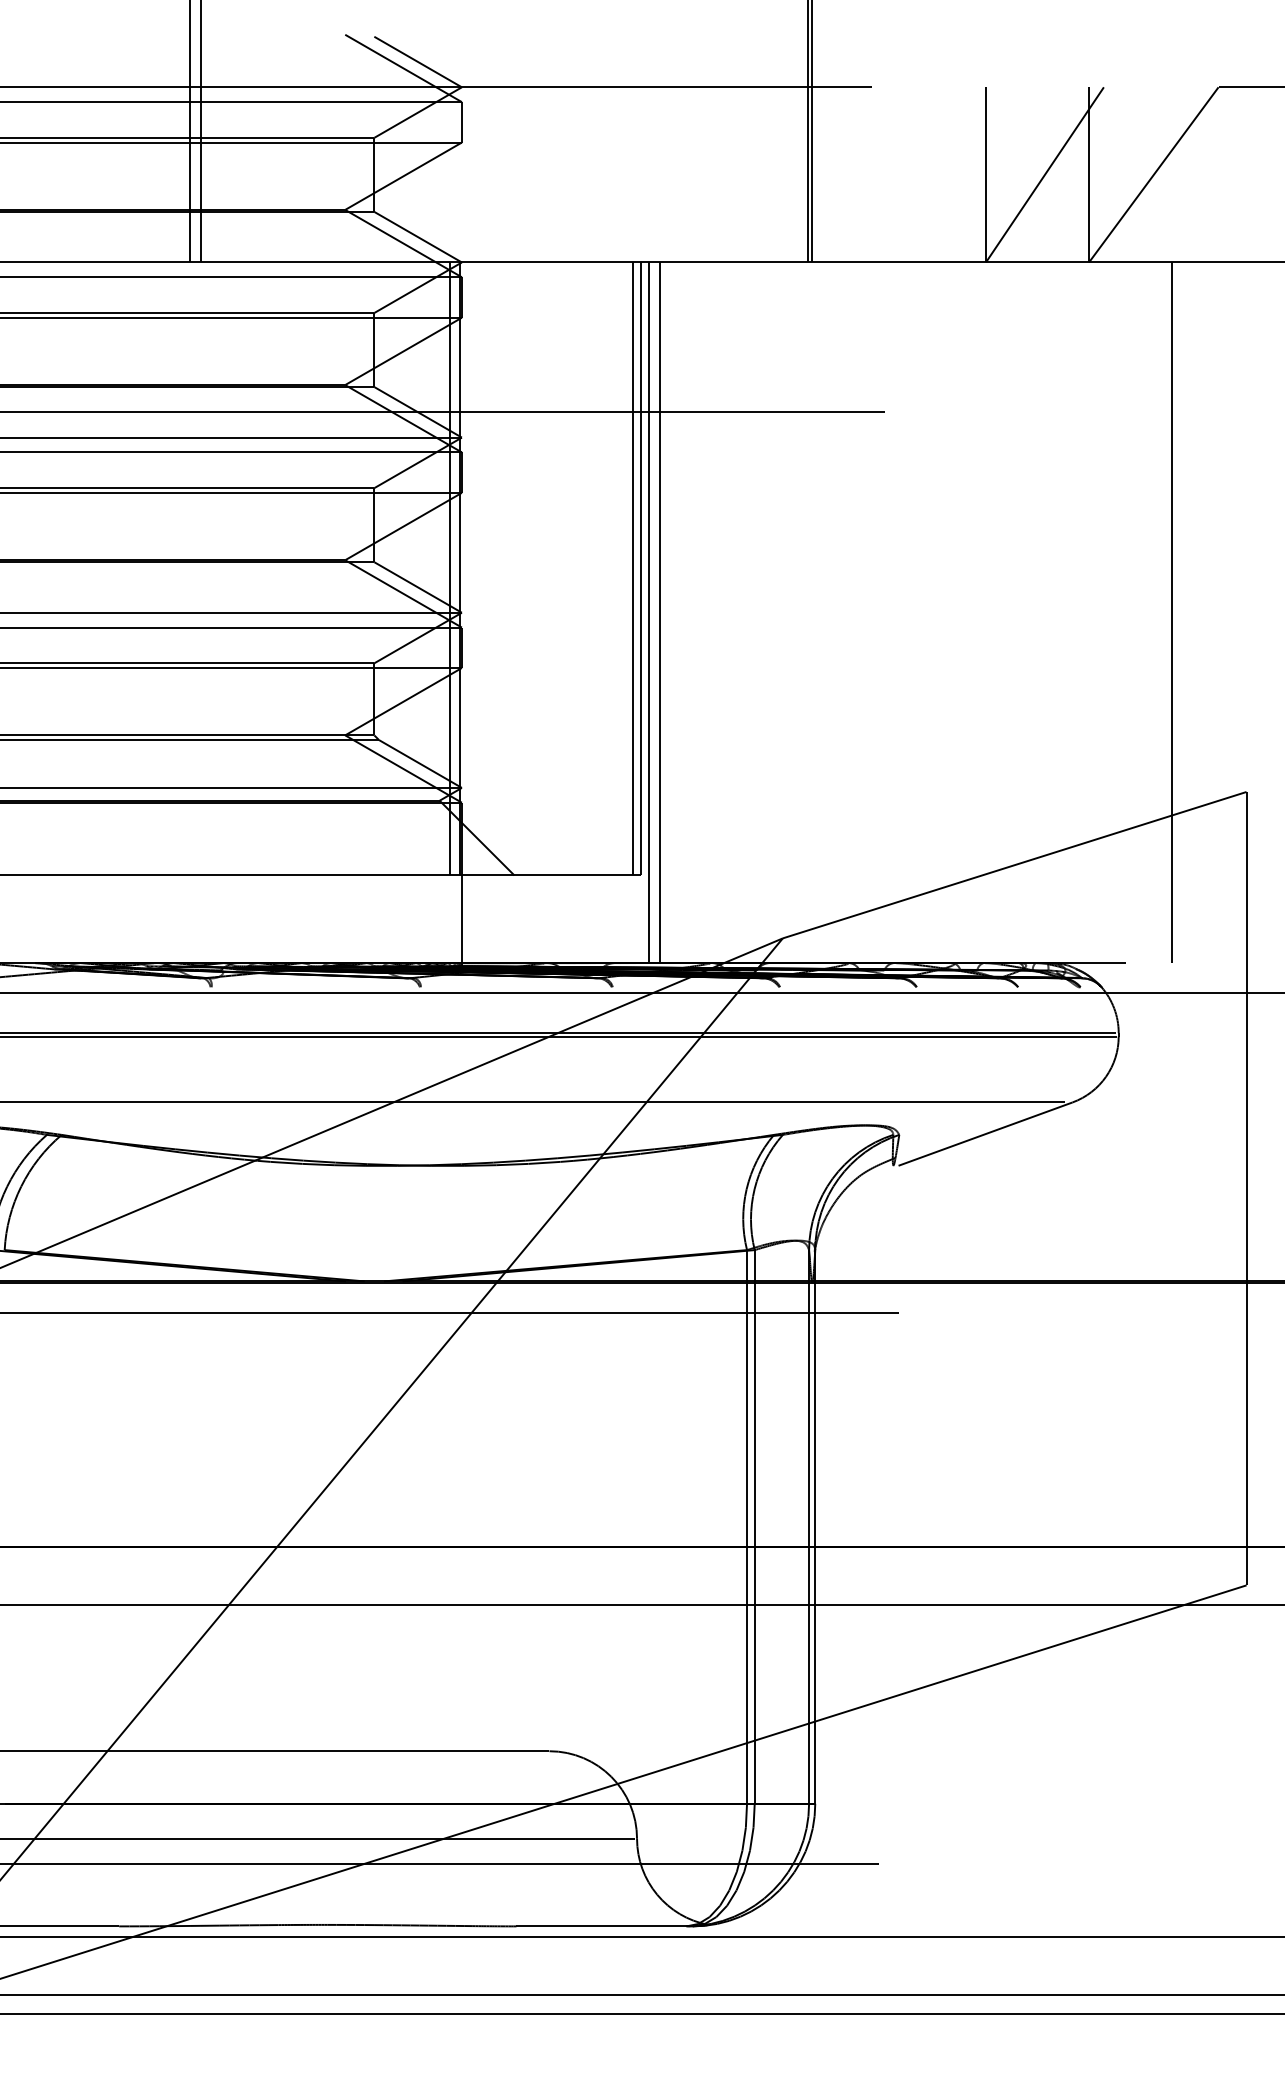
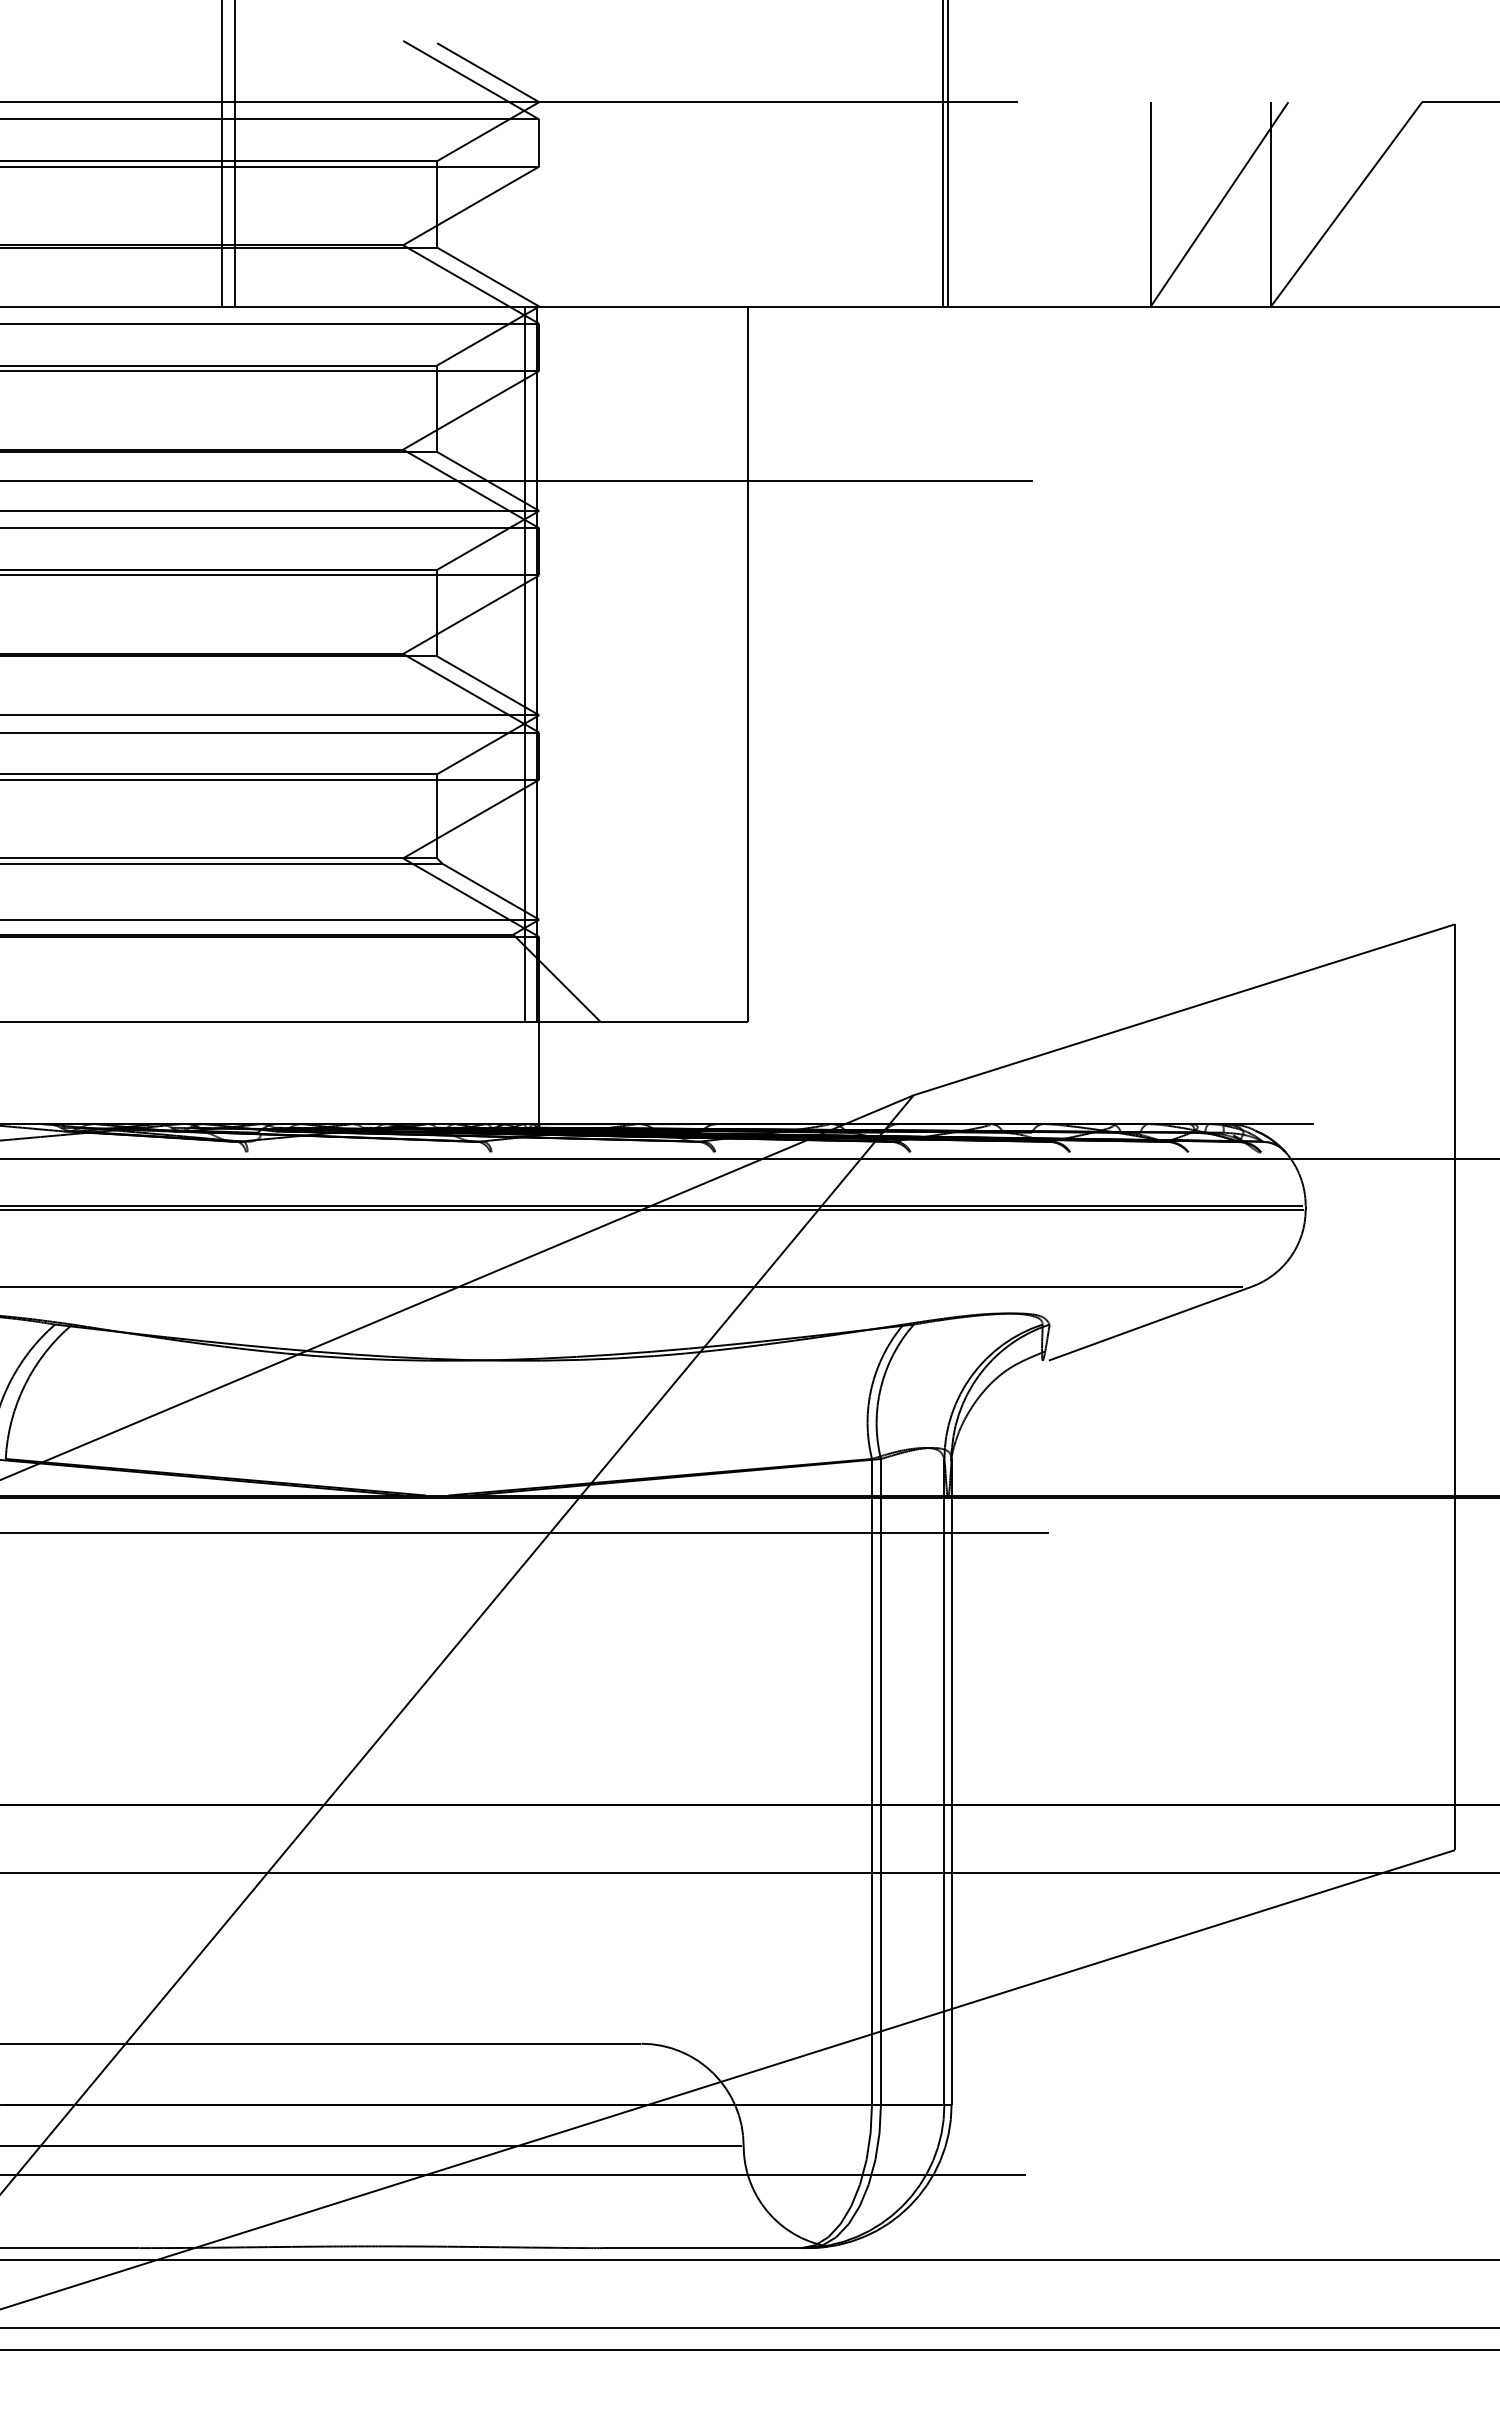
line: (633, 568) -> (739, 663), removed
line: (649, 612) -> (758, 715), removed
line: (659, 612) -> (769, 715), removed
line: (1171, 612) -> (1367, 715), removed

